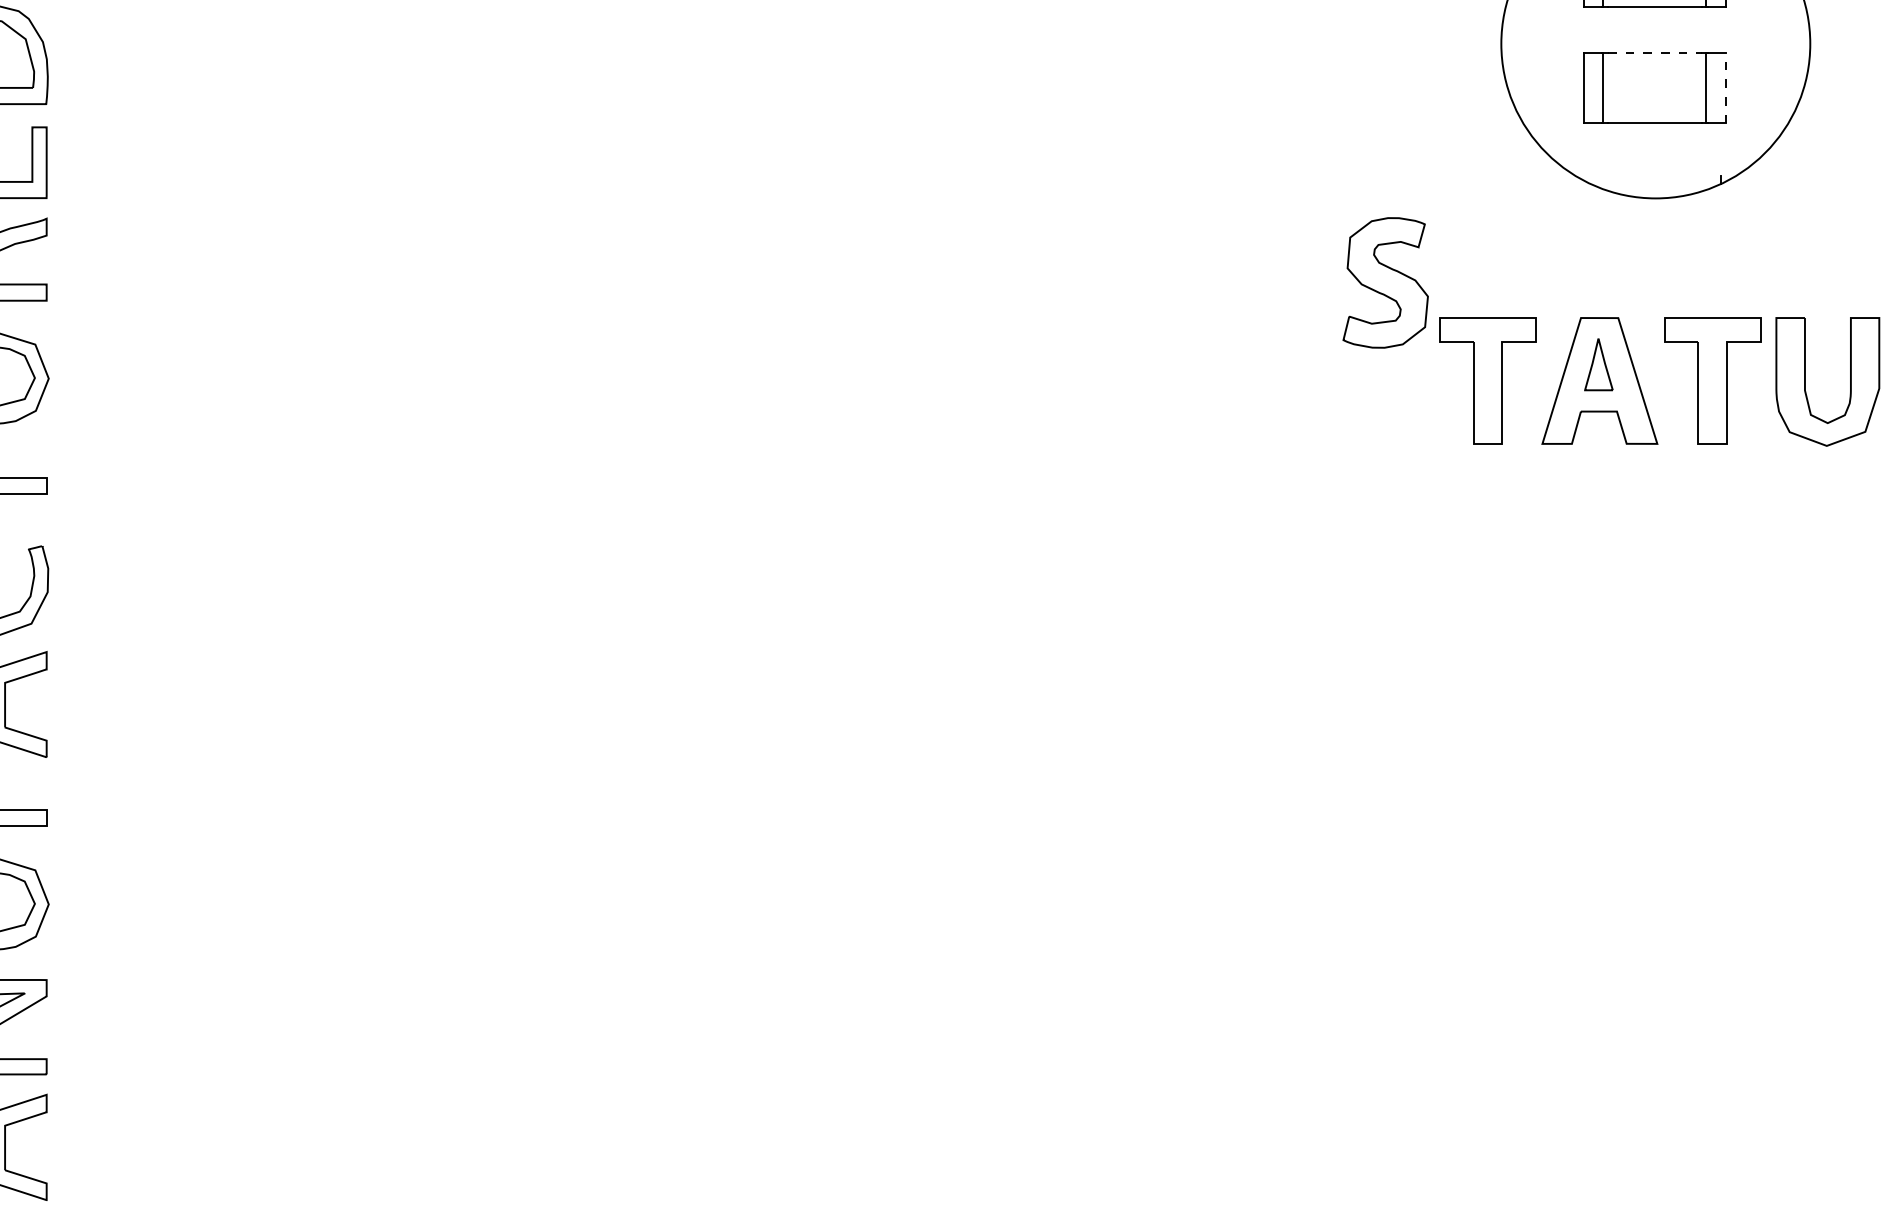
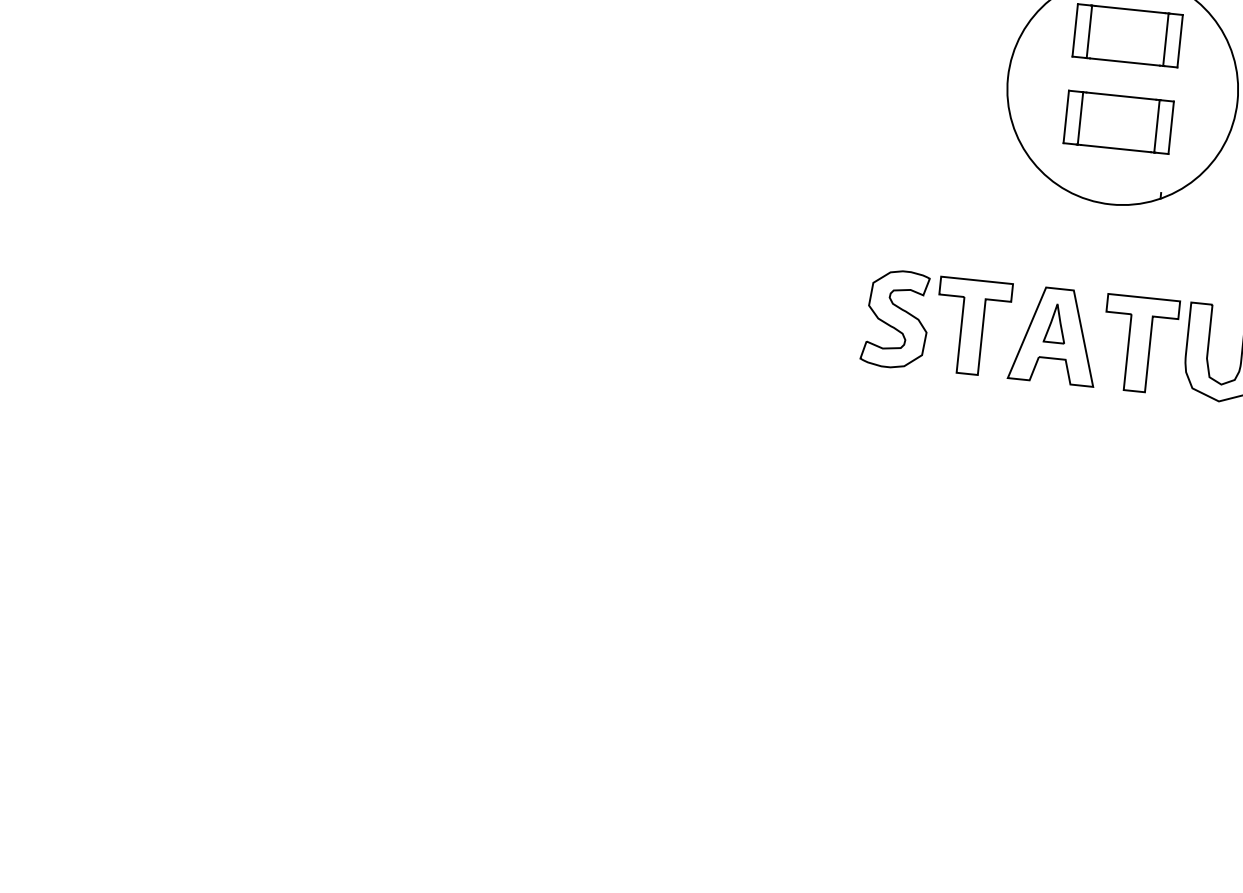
line: (1655, 52) -> (1121, 95), dashed -> solid
line: (1725, 87) -> (1171, 127), dashed -> solid
part: (1385, 282) -> (896, 318), moved

